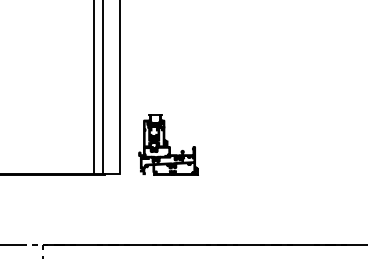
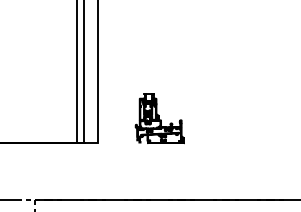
part: (168, 144) -> (159, 118), moved

